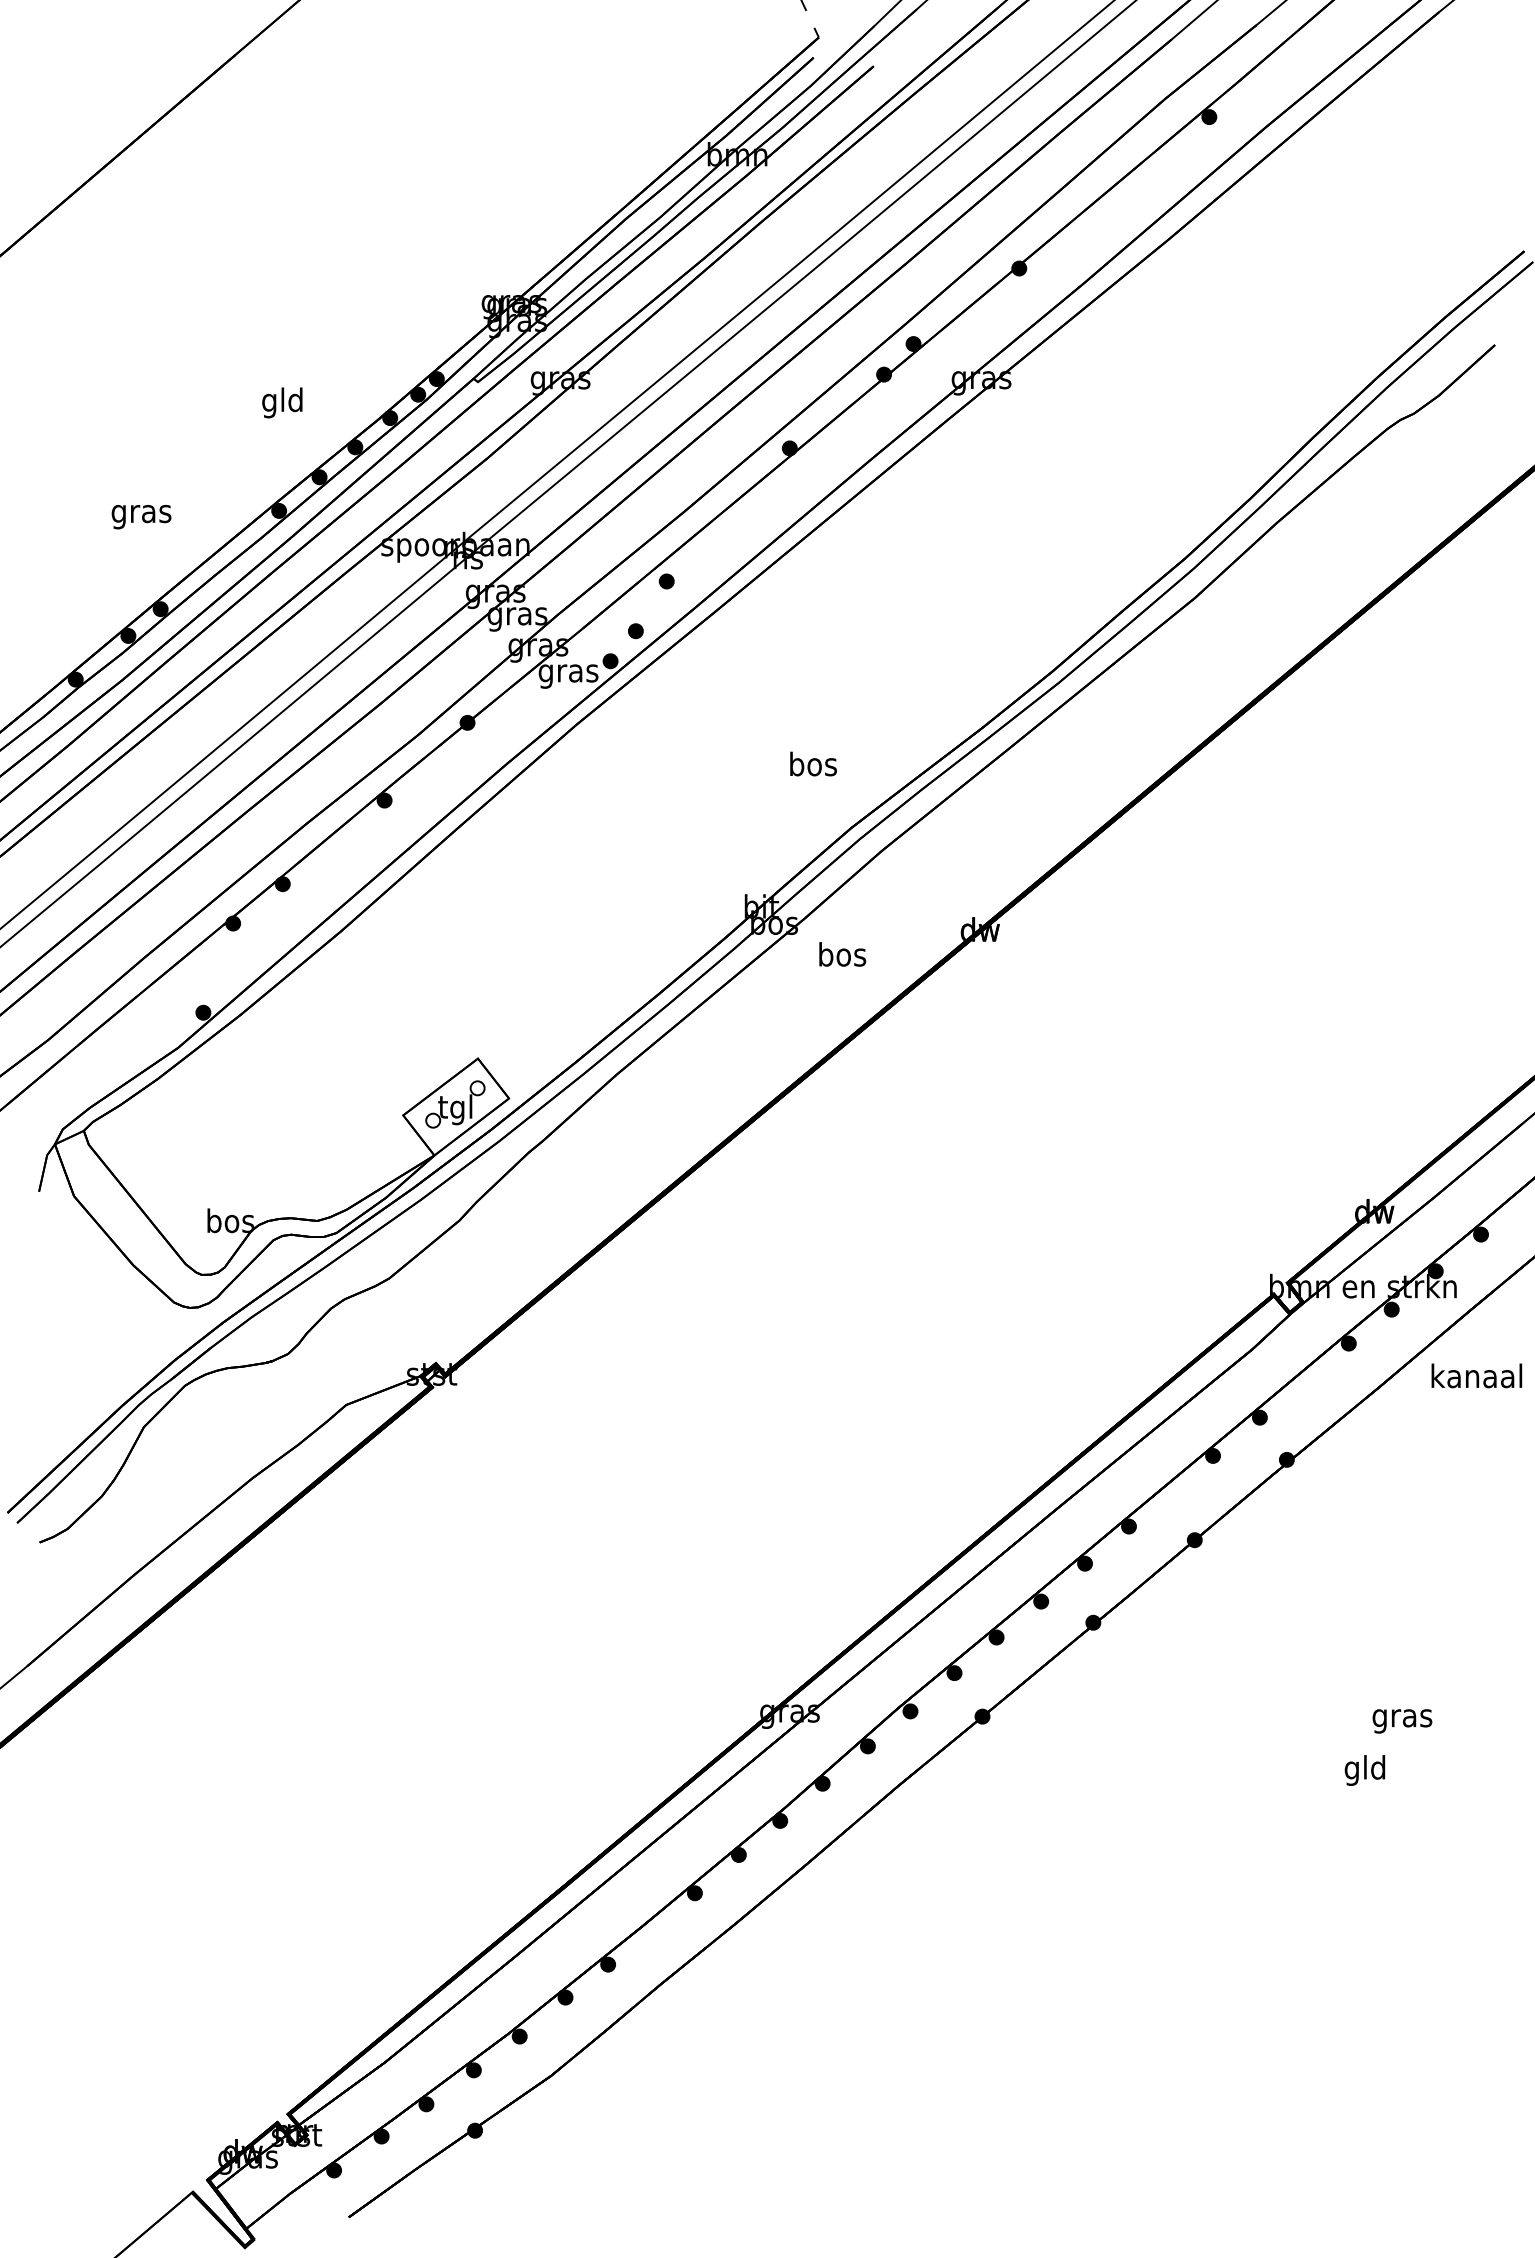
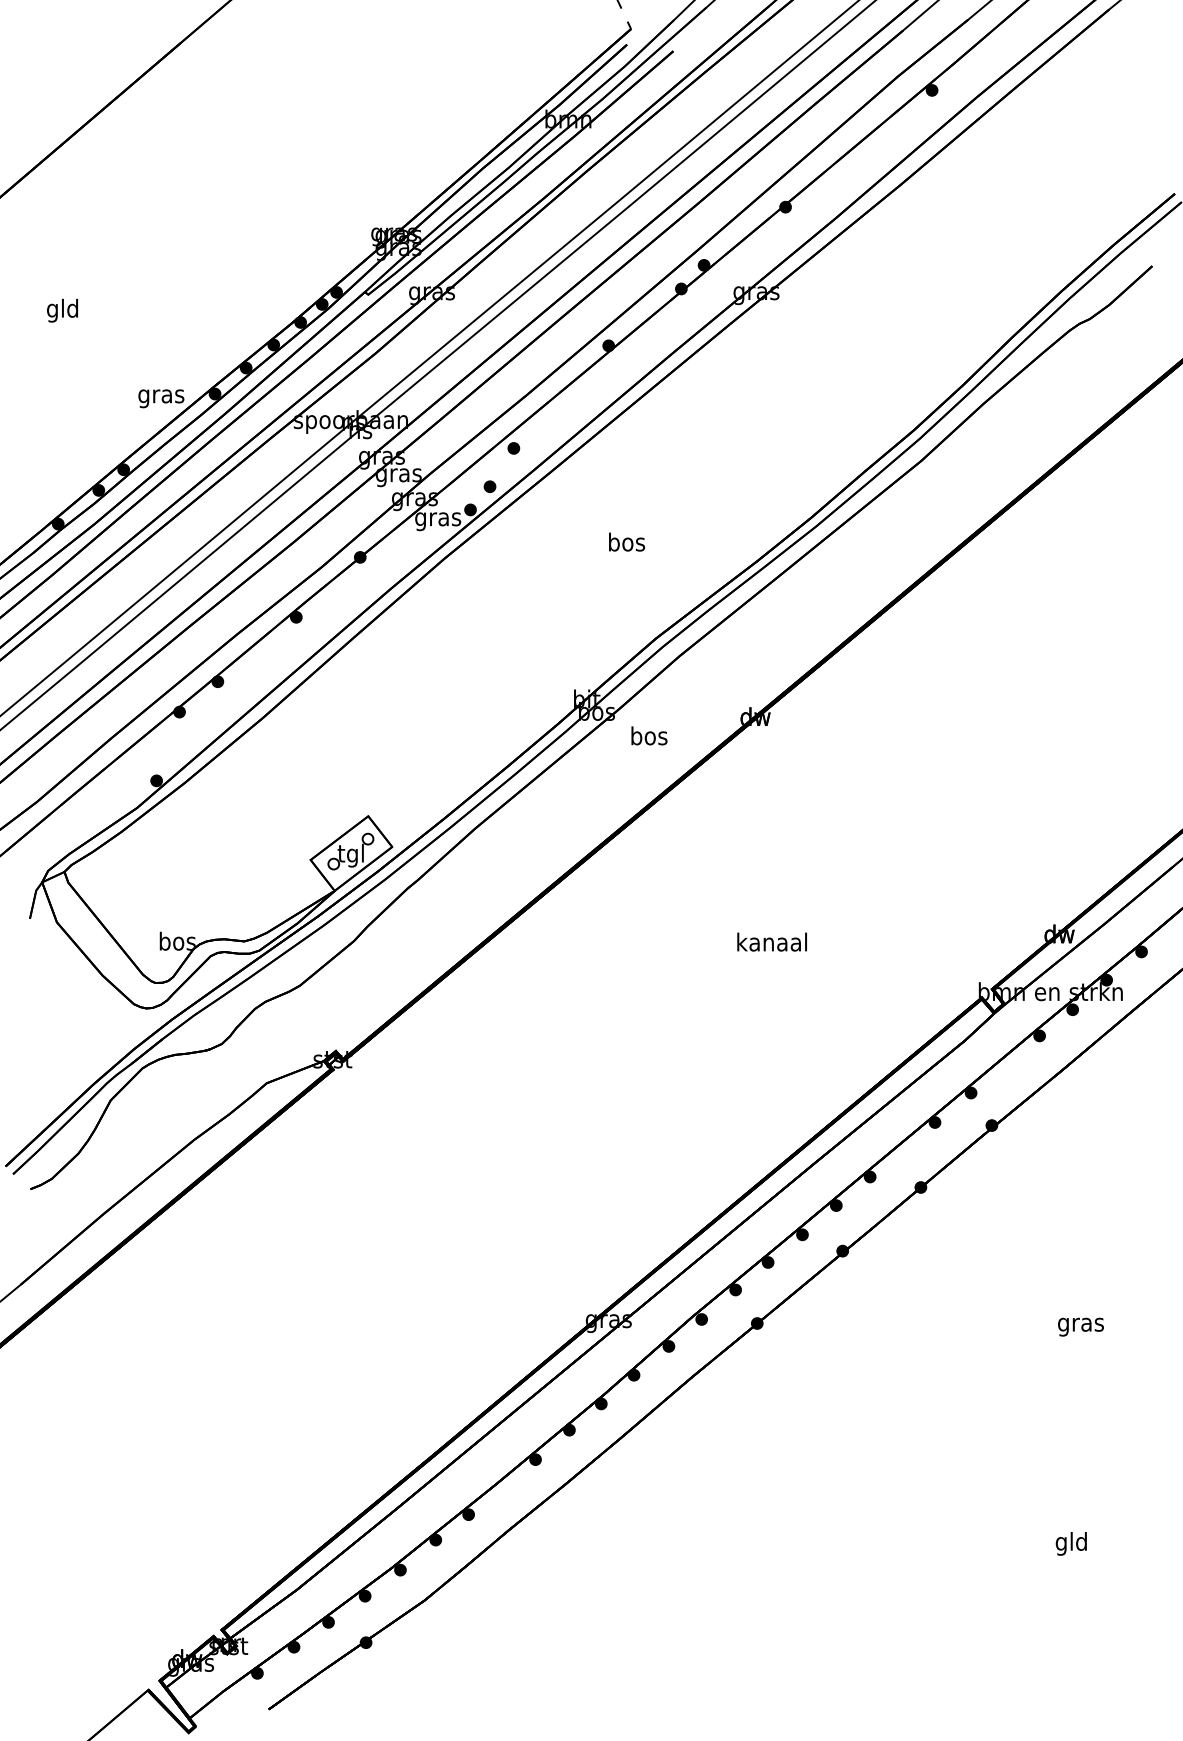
text: (282, 402) -> (62, 310), moved
text: (141, 517) -> (161, 399), moved
text: (813, 763) -> (626, 541), moved
text: (1476, 1375) -> (771, 941), moved
text: (1364, 1770) -> (1070, 1543), moved

